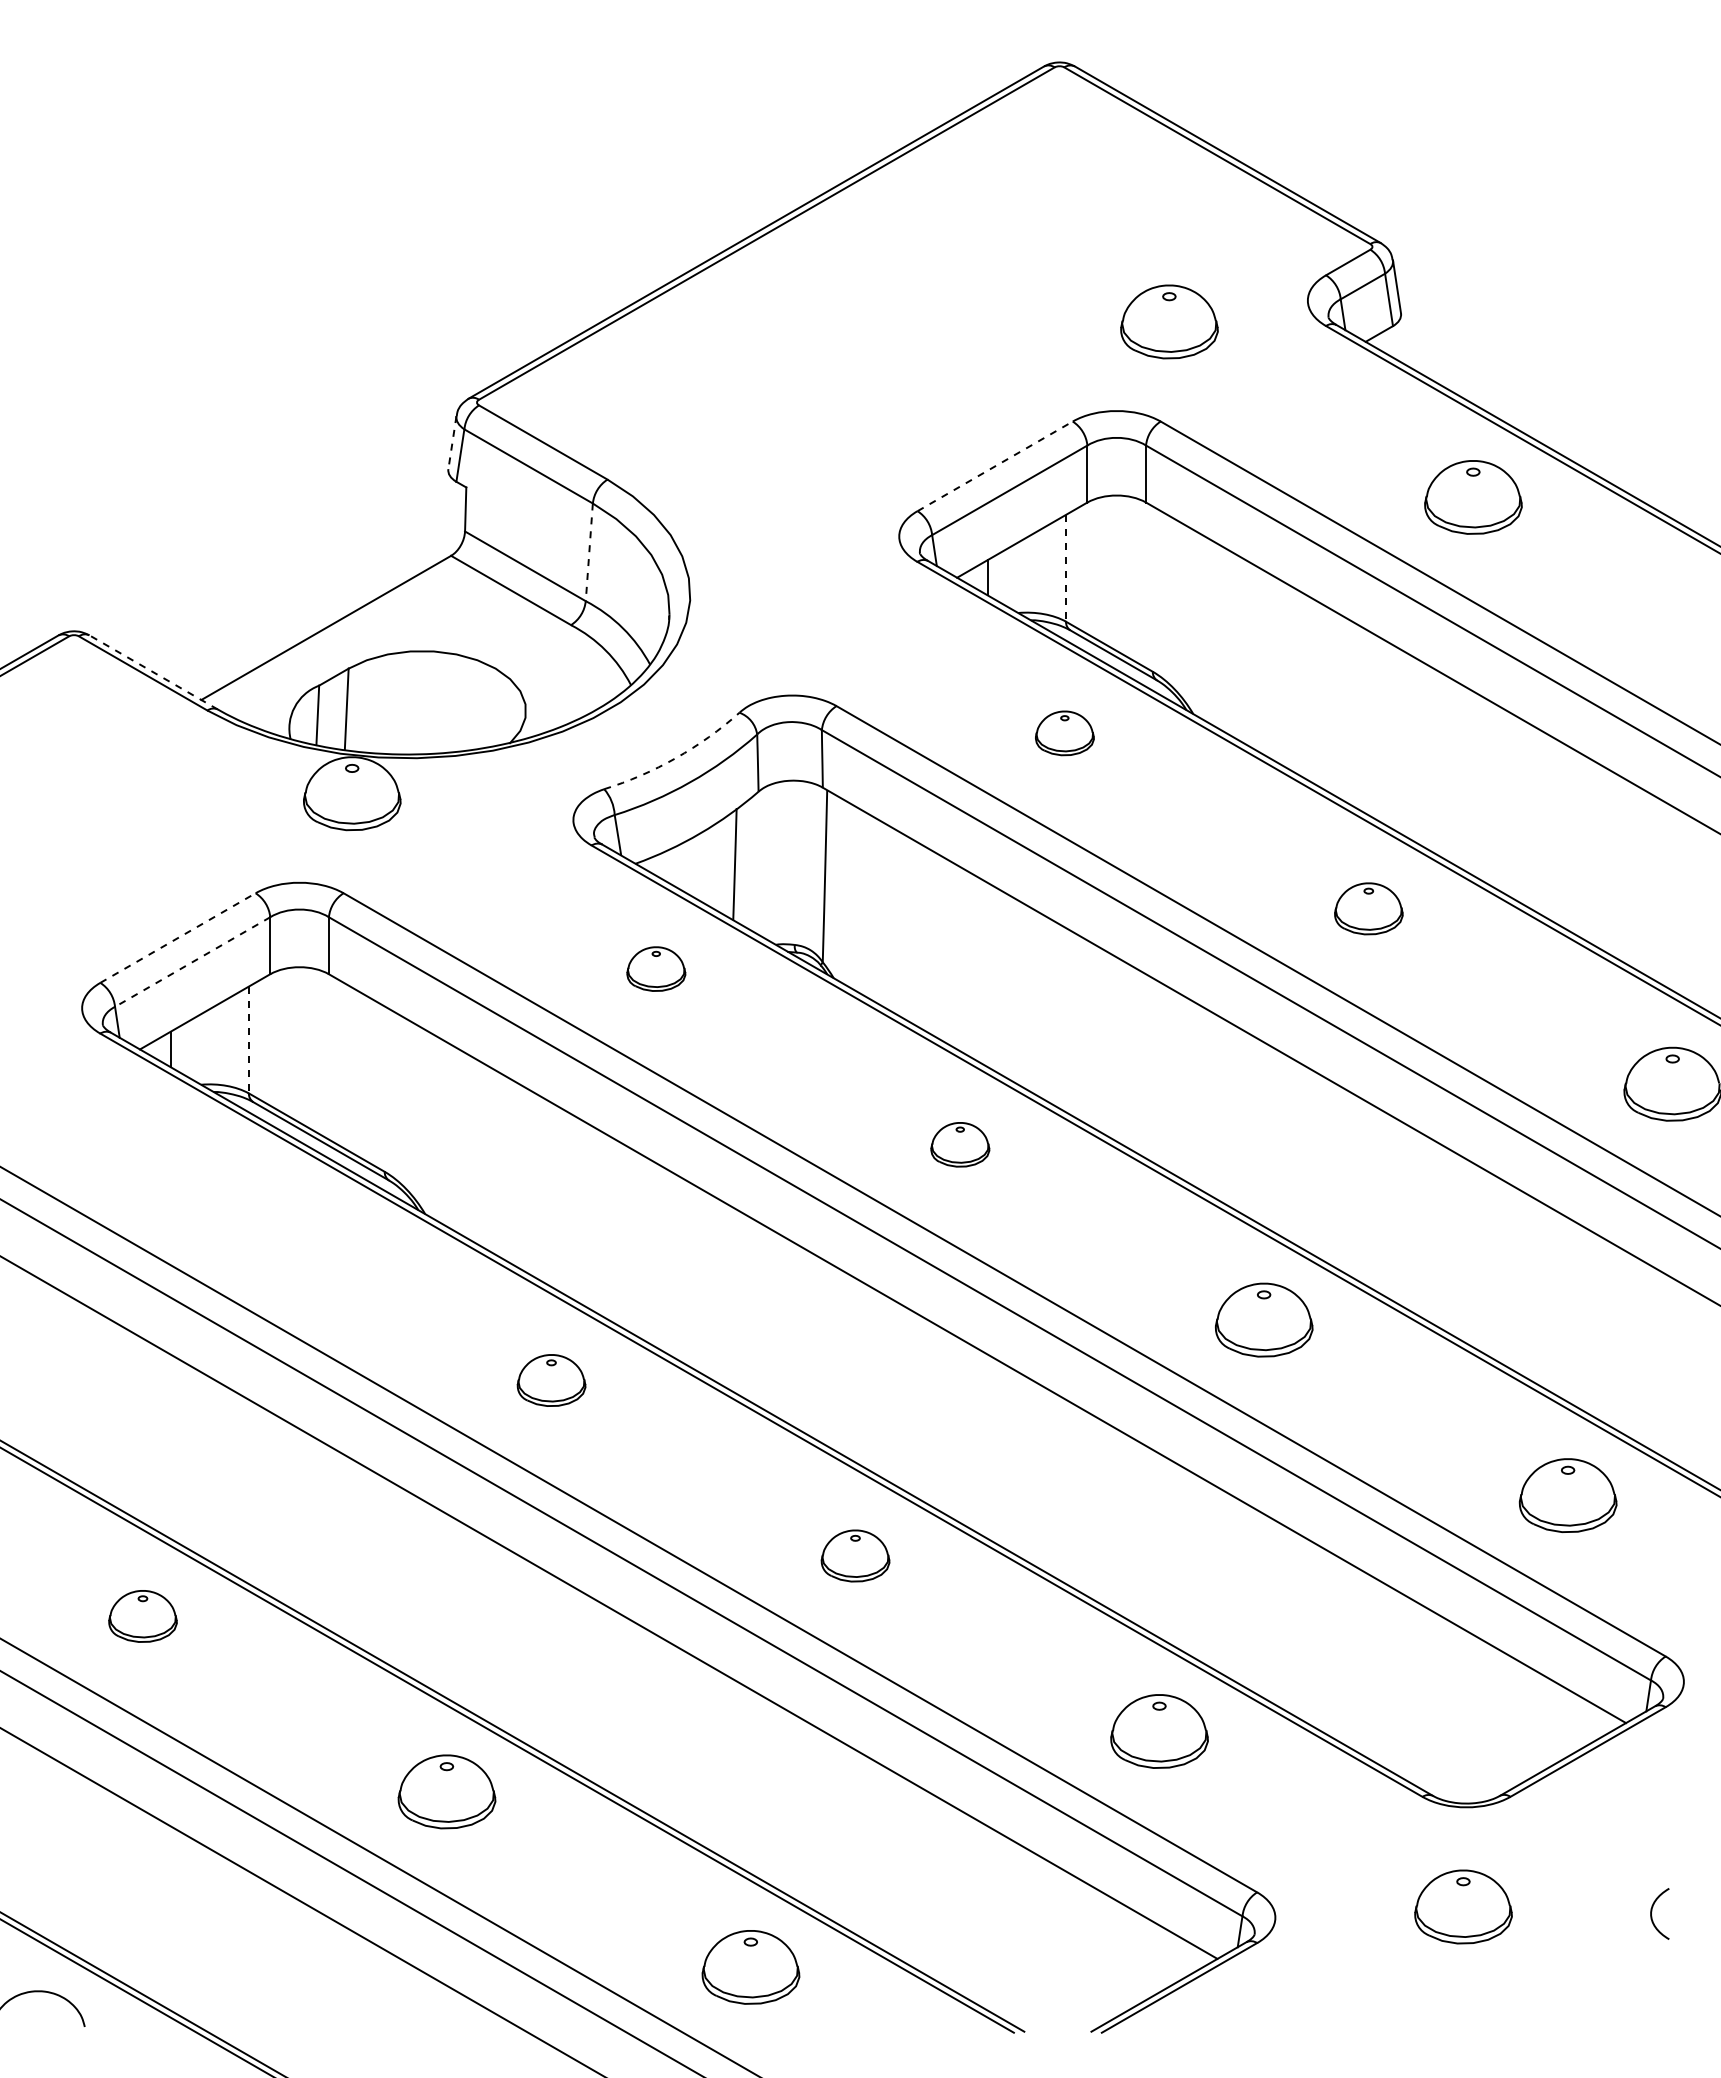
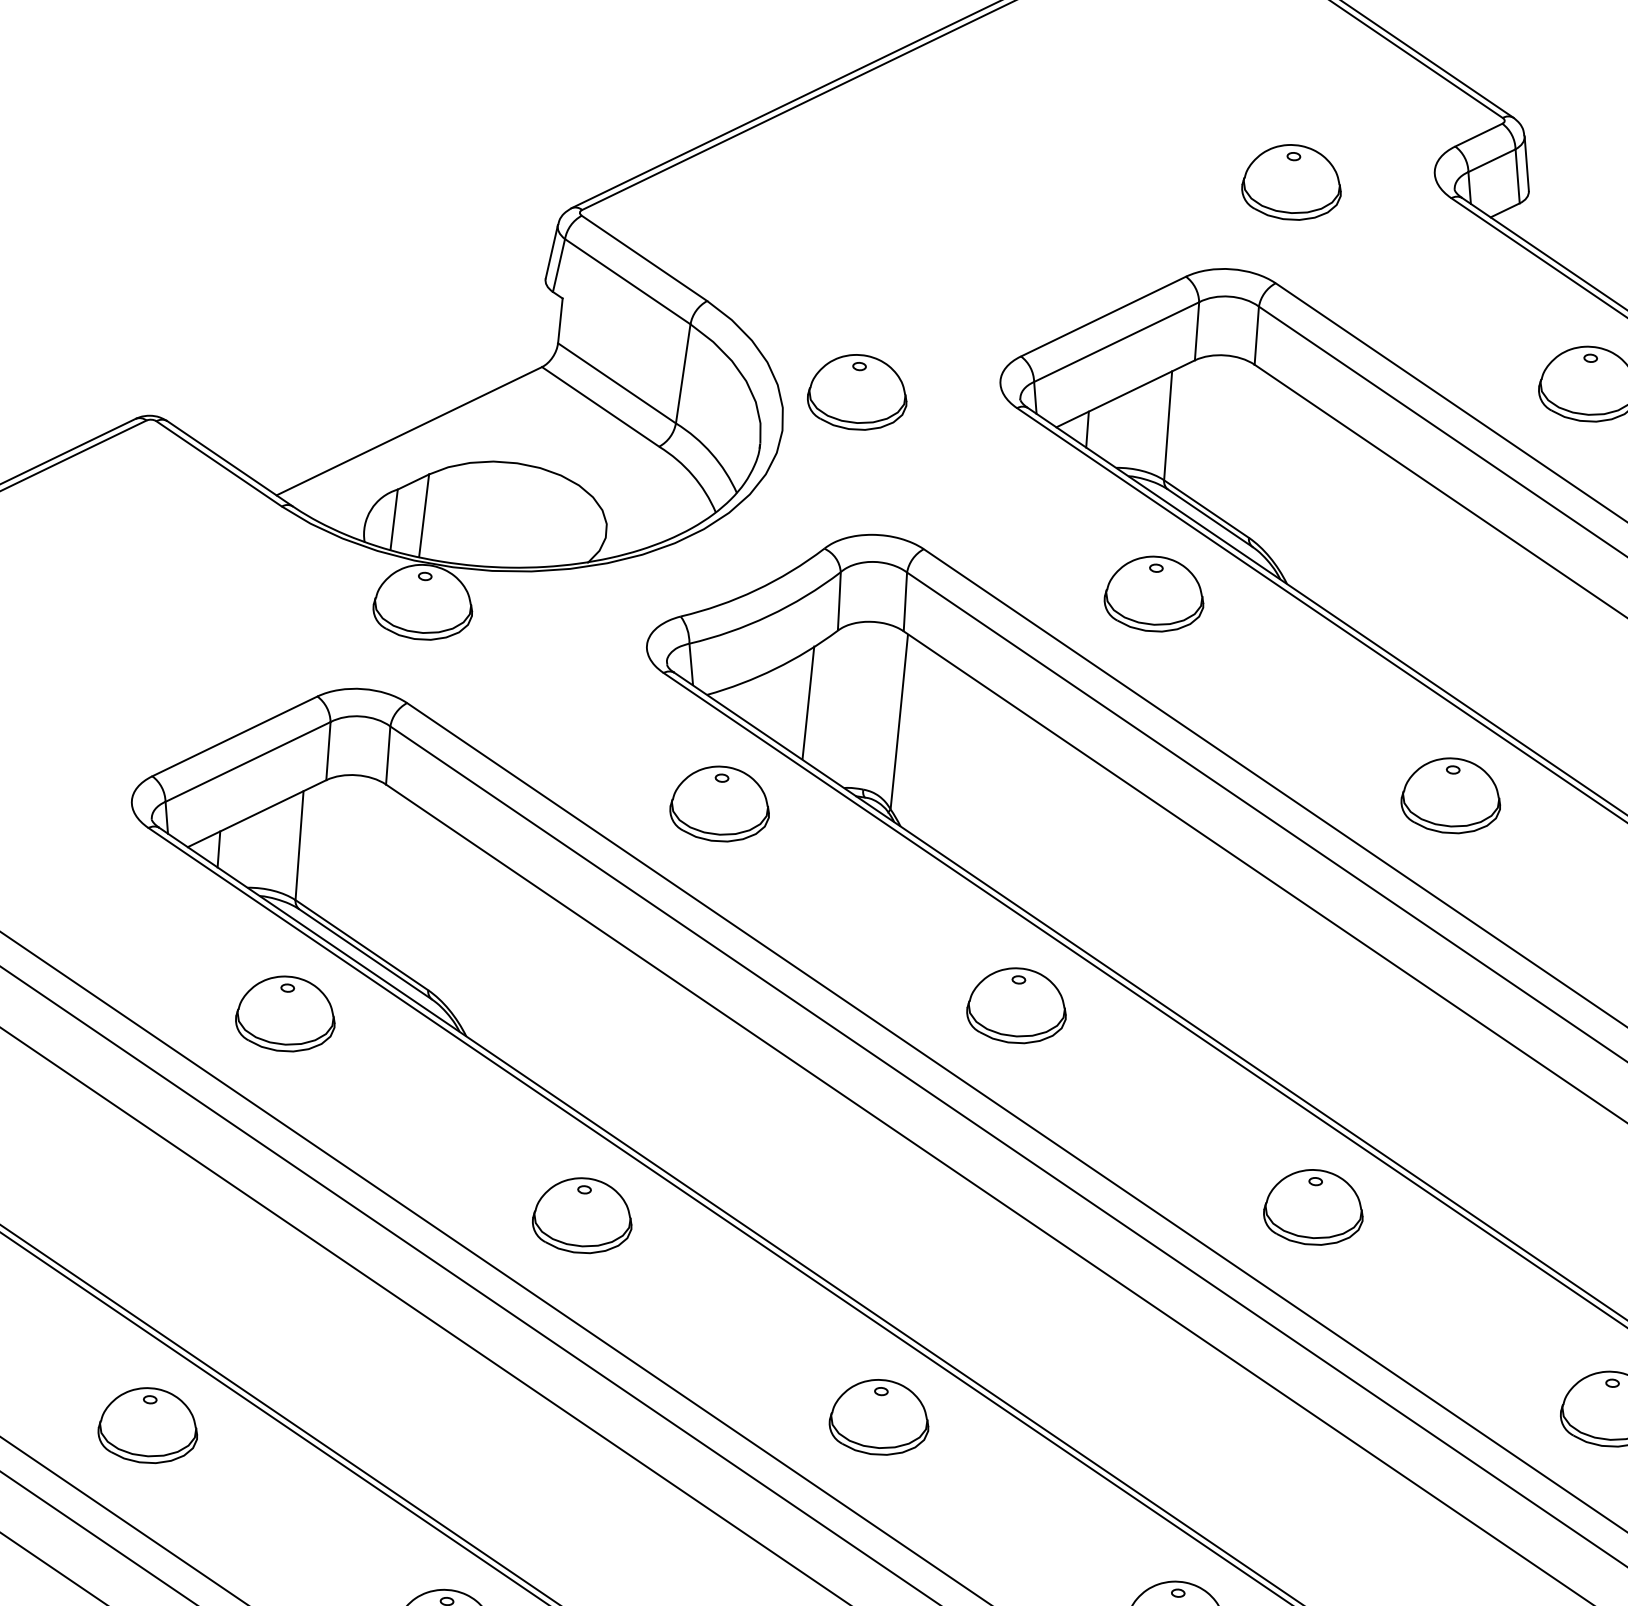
line: (452, 442) -> (551, 251), dashed -> solid
line: (995, 466) -> (1103, 316), dashed -> solid
line: (589, 552) -> (683, 374), dashed -> solid
part: (760, 557) -> (857, 391), added
line: (1066, 568) -> (1168, 426), dashed -> solid
line: (153, 672) -> (229, 463), dashed -> solid
part: (1064, 733) -> (1154, 594), size x1.67
arc: (675, 758) -> (755, 590), dashed -> solid
part: (1368, 908) -> (1451, 795), size x1.43
line: (178, 938) -> (235, 736), dashed -> solid
line: (192, 962) -> (247, 762), dashed -> solid
part: (656, 968) -> (720, 803), size x1.67
line: (248, 1040) -> (299, 846), dashed -> solid
part: (960, 1144) -> (1017, 1005), size x1.67
part: (247, 1204) -> (285, 1013), added
part: (551, 1380) -> (582, 1215), size x1.43
part: (855, 1555) -> (879, 1416), size x1.43
part: (142, 1616) -> (147, 1425), size x1.43

